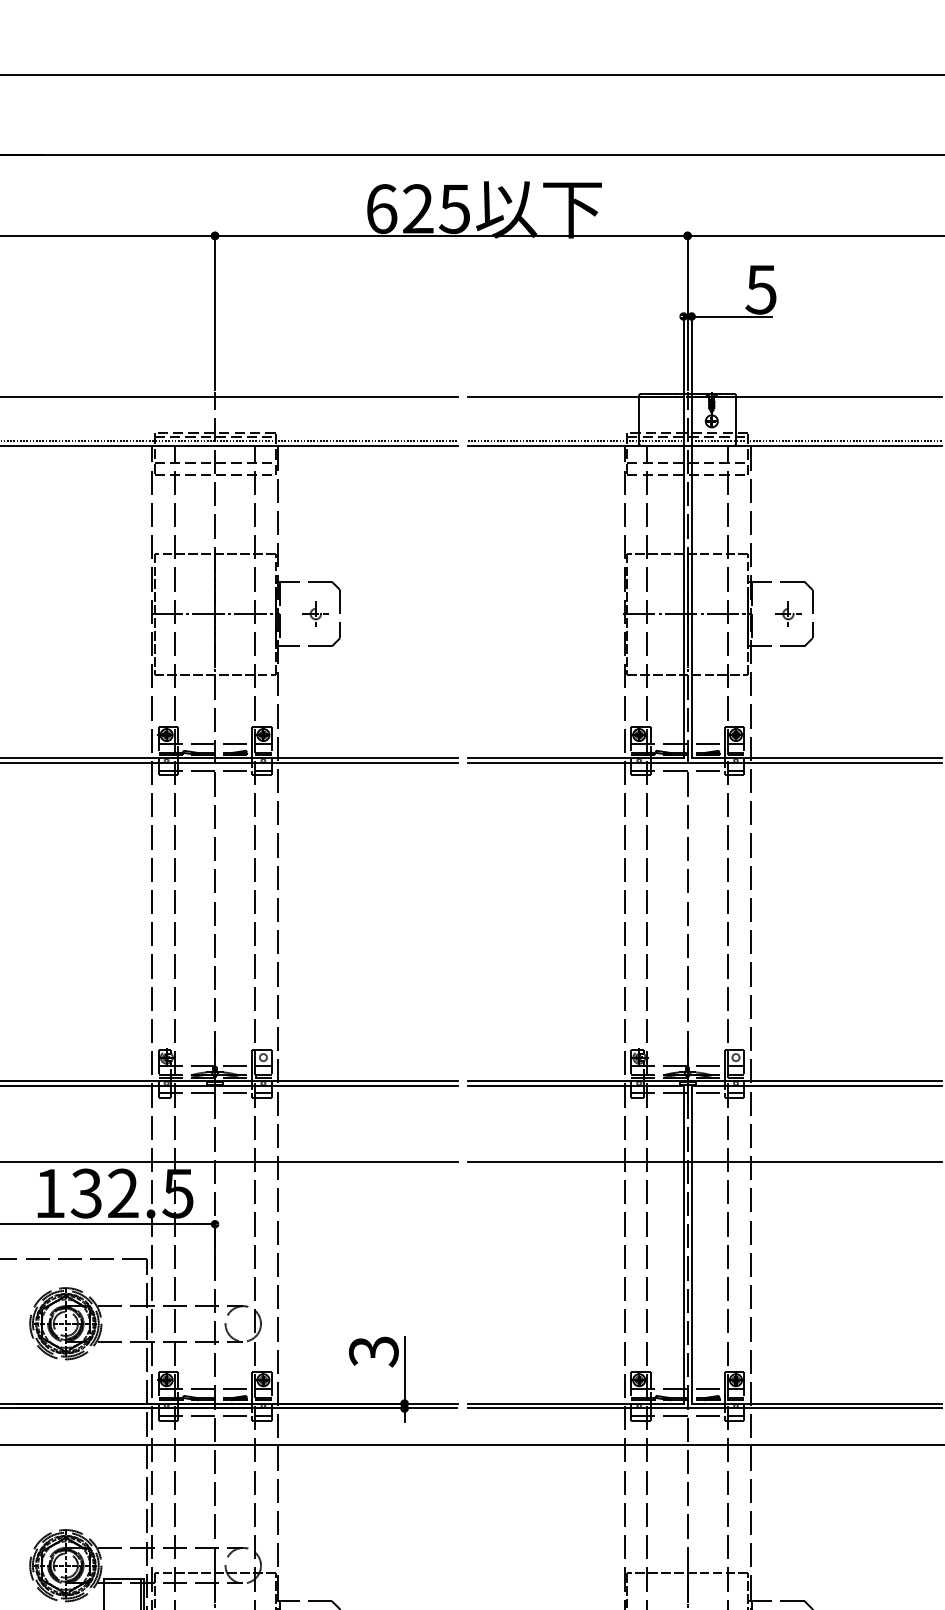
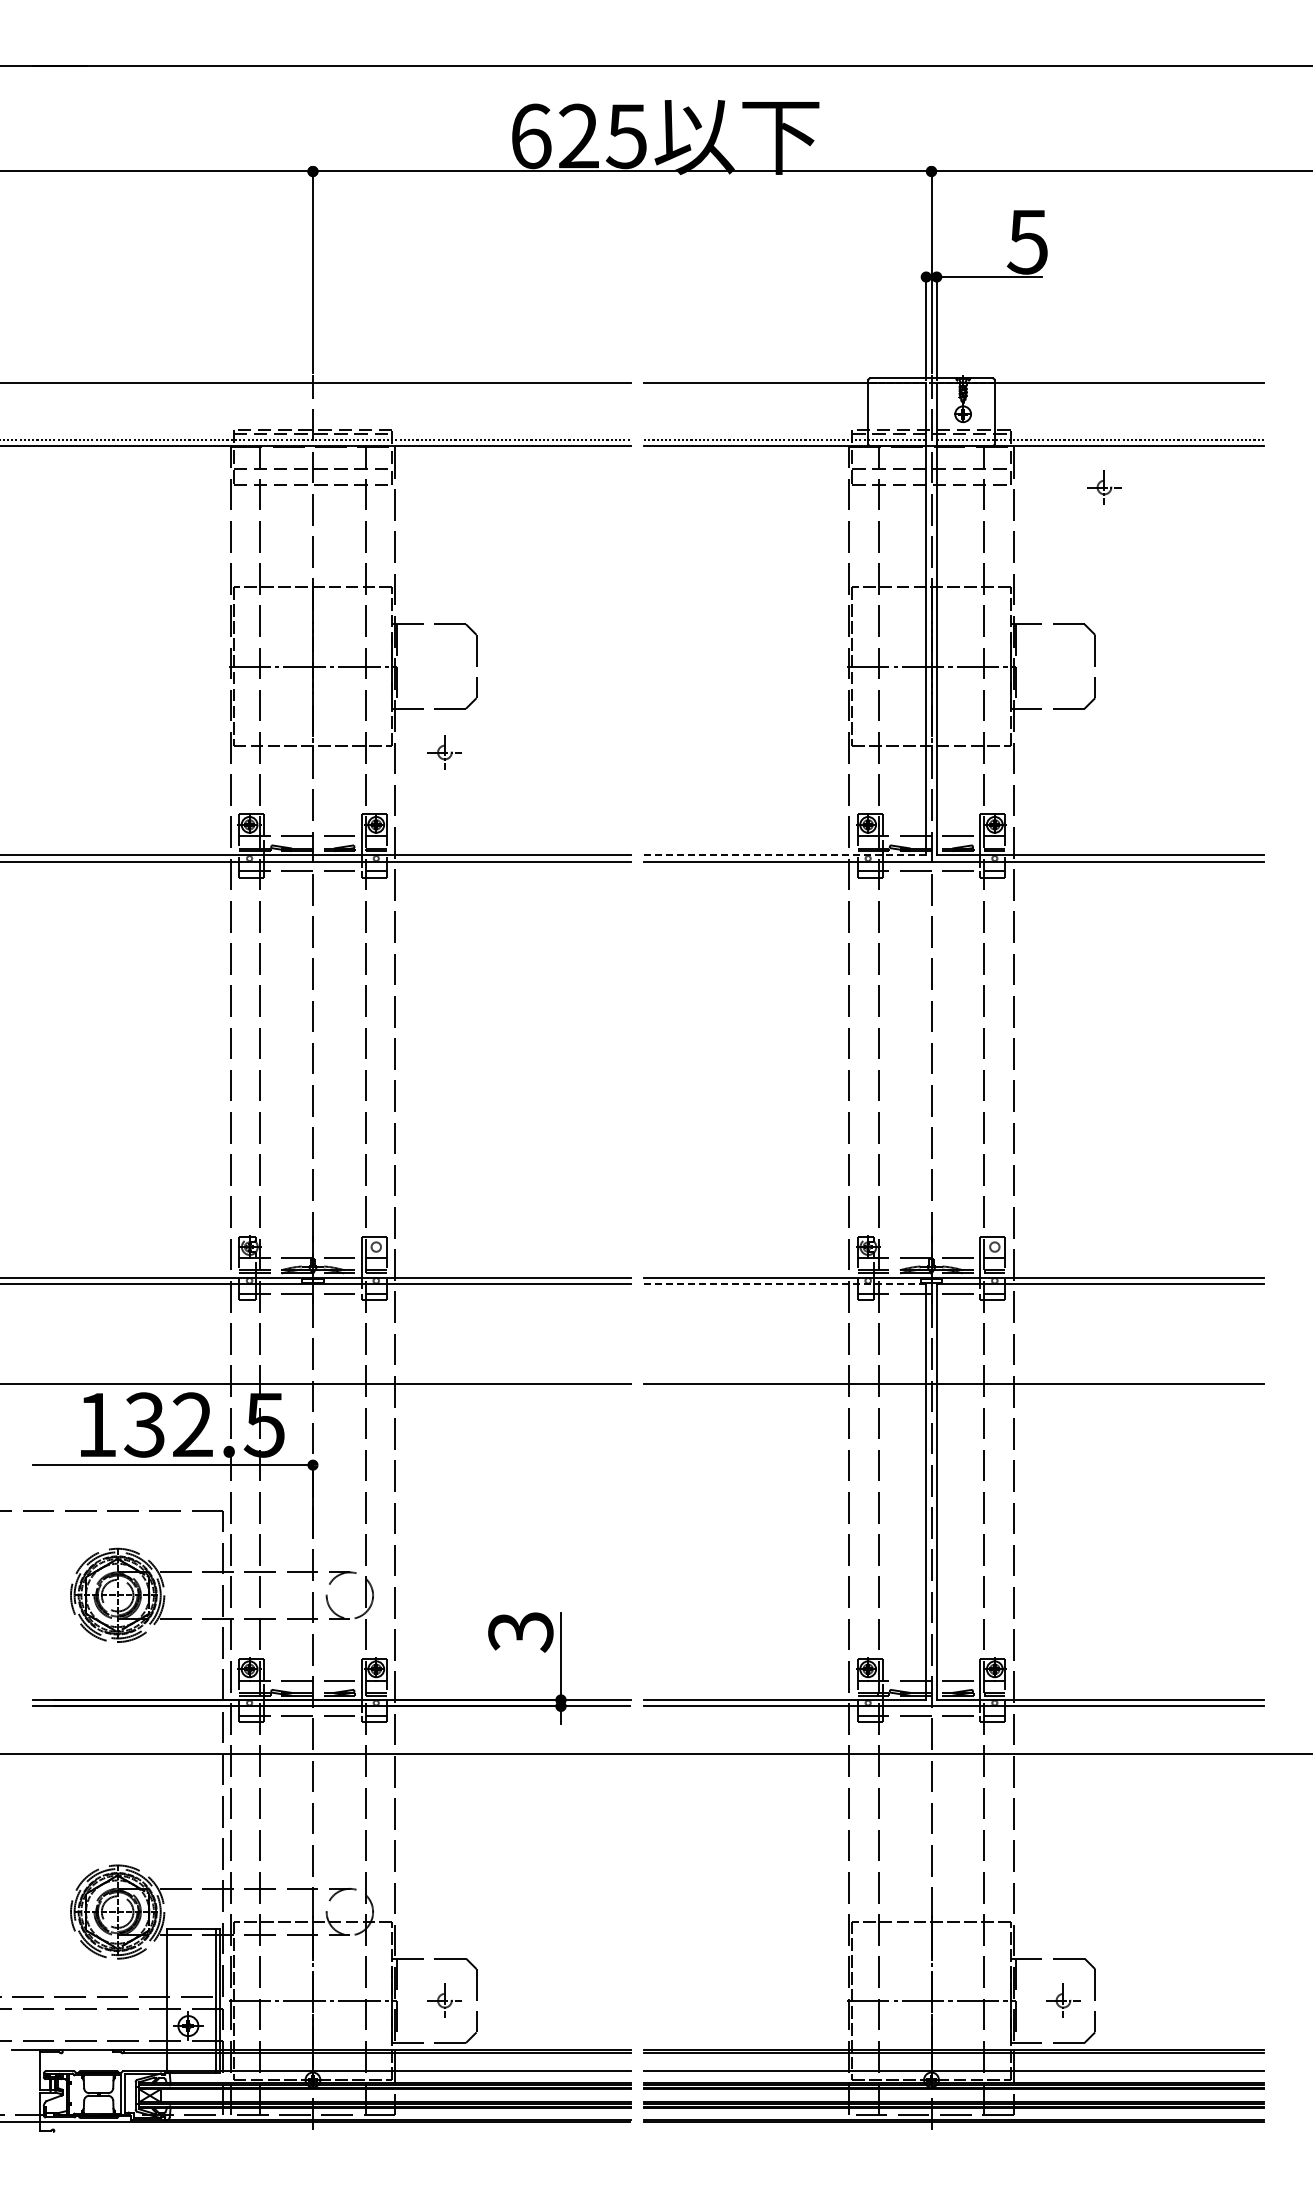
part: (315, 614) -> (444, 752), moved
part: (788, 614) -> (1104, 487), moved
line: (575, 758) -> (784, 855), solid -> dashed
line: (575, 1086) -> (784, 1284), solid -> dashed

